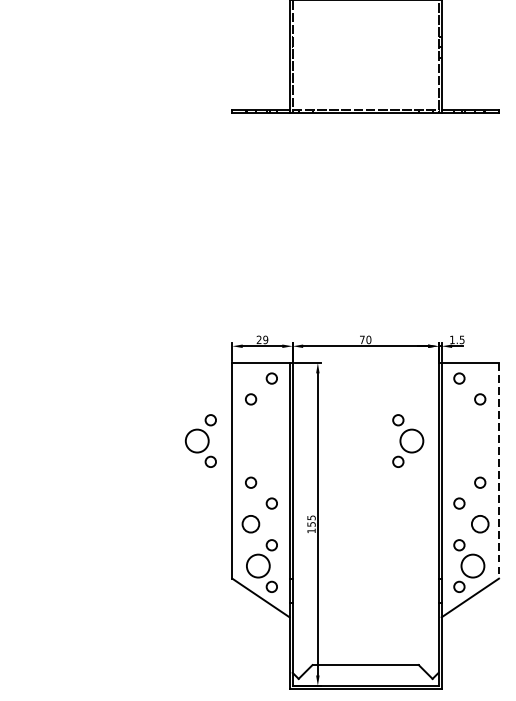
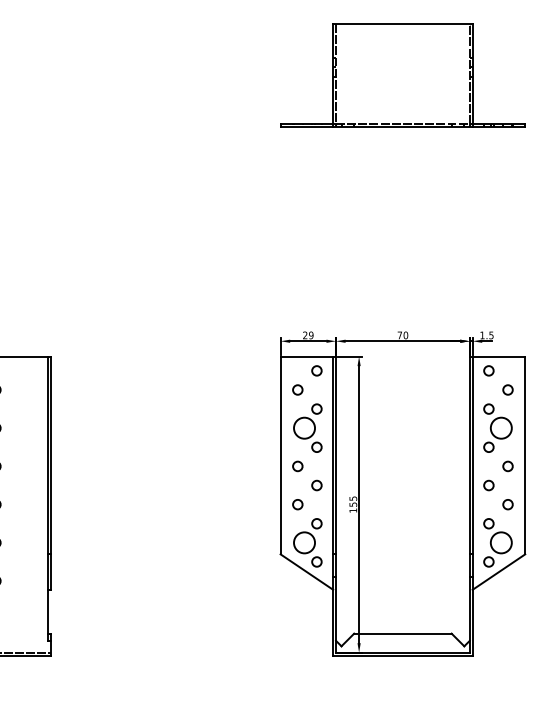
part: (200, 440) -> (307, 427), moved
part: (407, 440) -> (497, 427), moved
line: (499, 470) -> (525, 455), dashed -> solid
circle: (250, 524) -> (297, 504), size x0.62
circle: (479, 524) -> (507, 504), size x0.62

